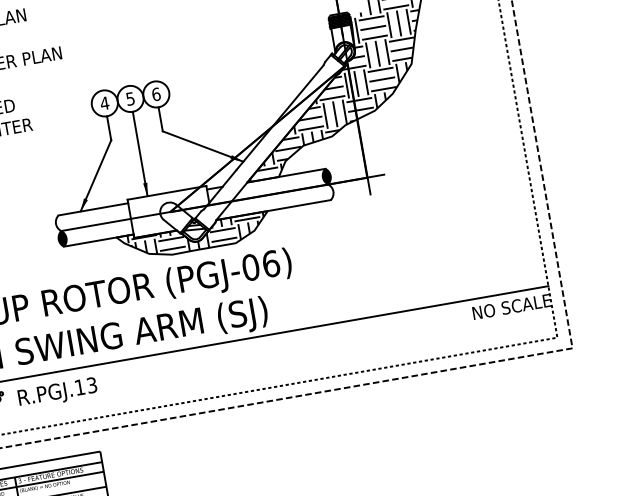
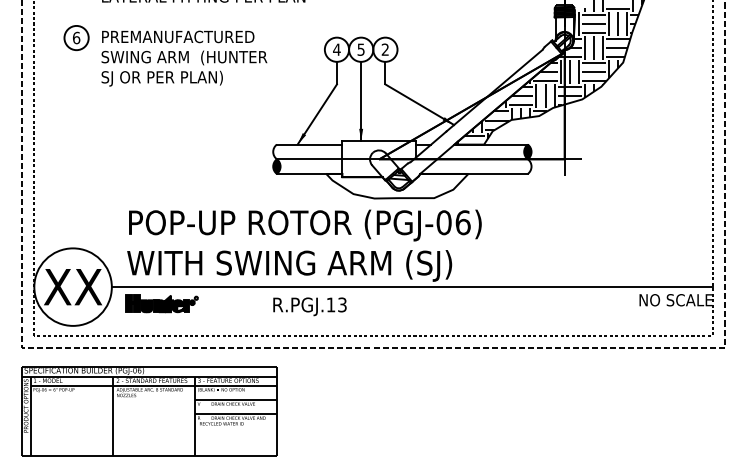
text: (156, 94) -> (385, 49), 6 -> 2
hatch: (192, 236) -> (395, 185), removed
text: (57, 393) -> (309, 306), moved

